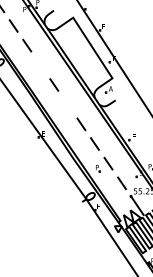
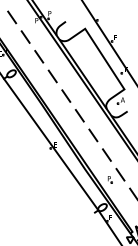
line: (40, 65) -> (52, 76), added
line: (67, 104) -> (79, 115), added

